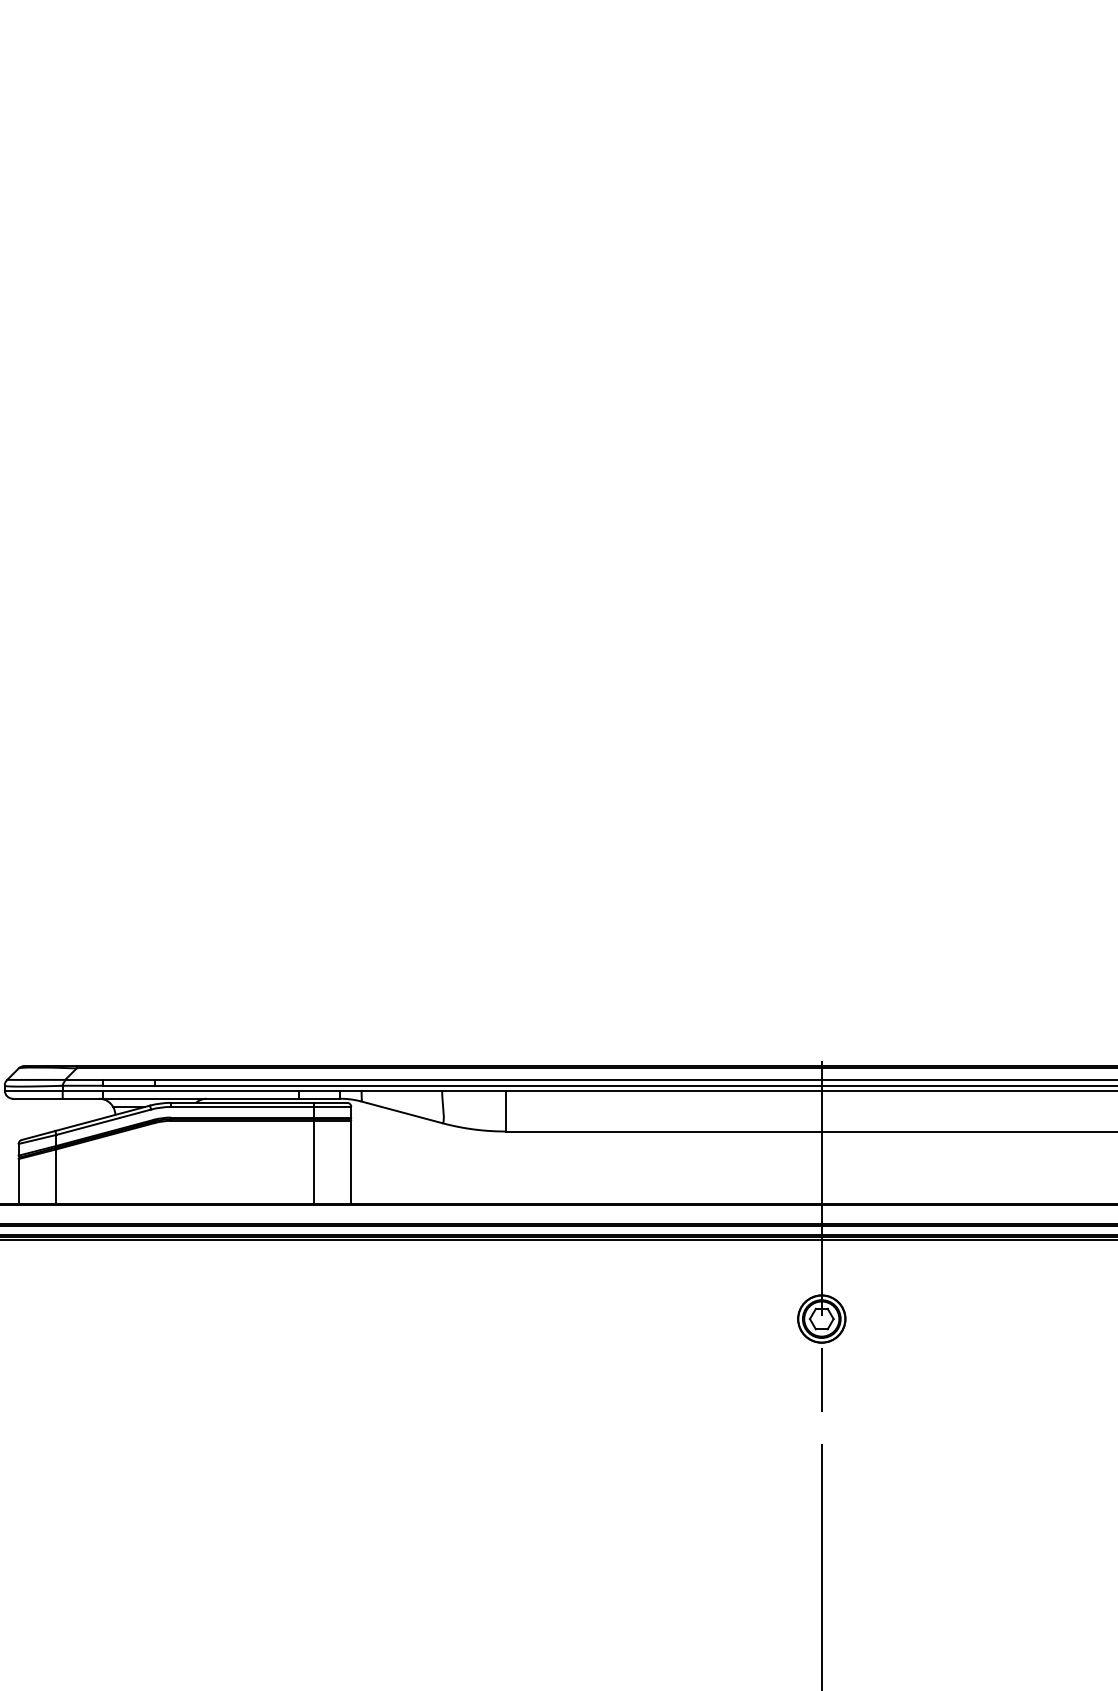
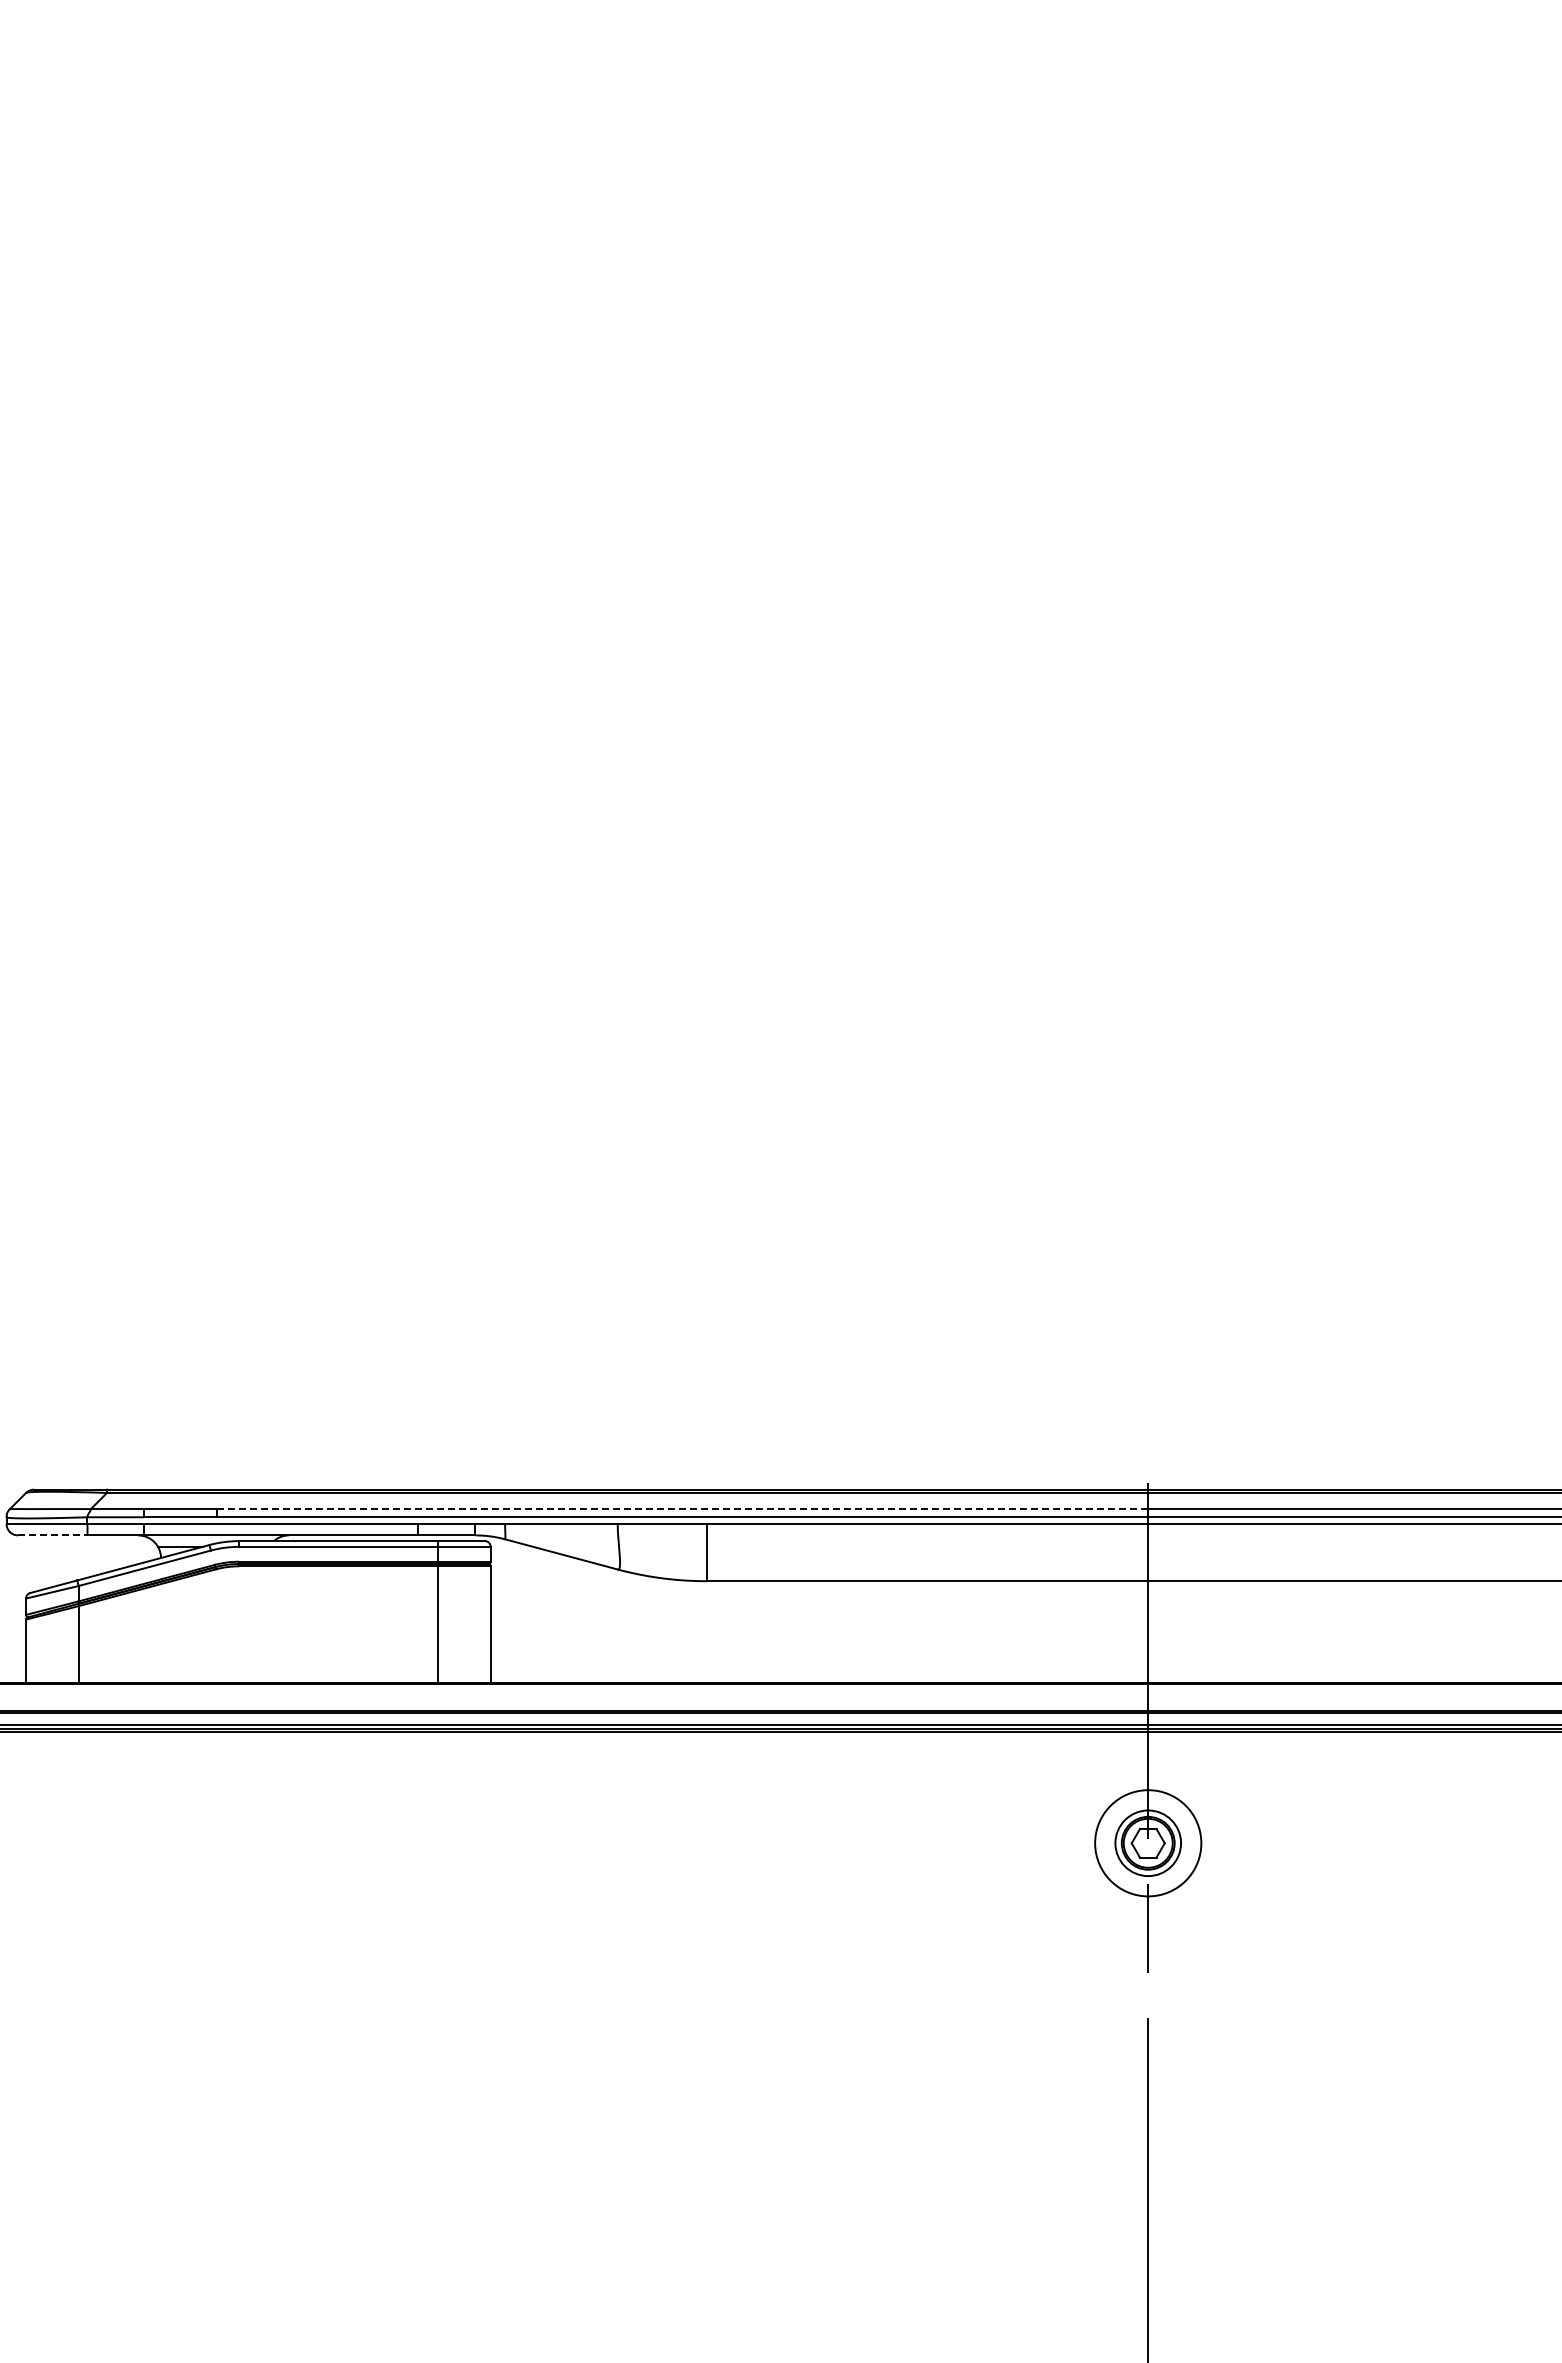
line: (488, 1080) -> (682, 1509), solid -> dashed
line: (37, 1098) -> (52, 1535), solid -> dashed
circle: (821, 1319) -> (1148, 1843), size x1.6

